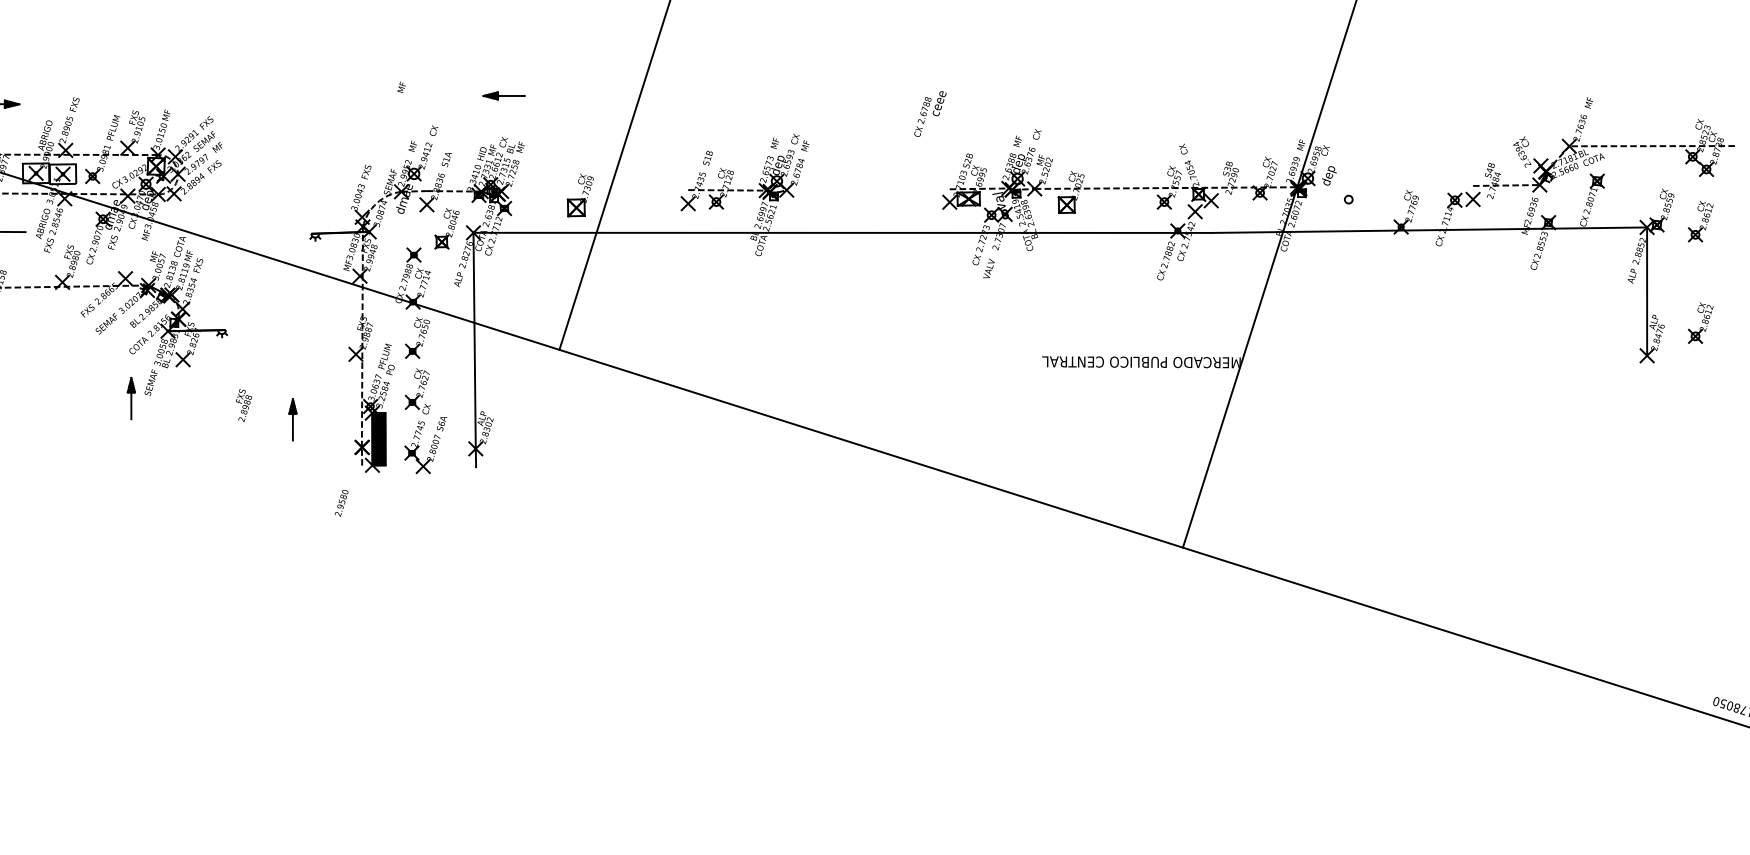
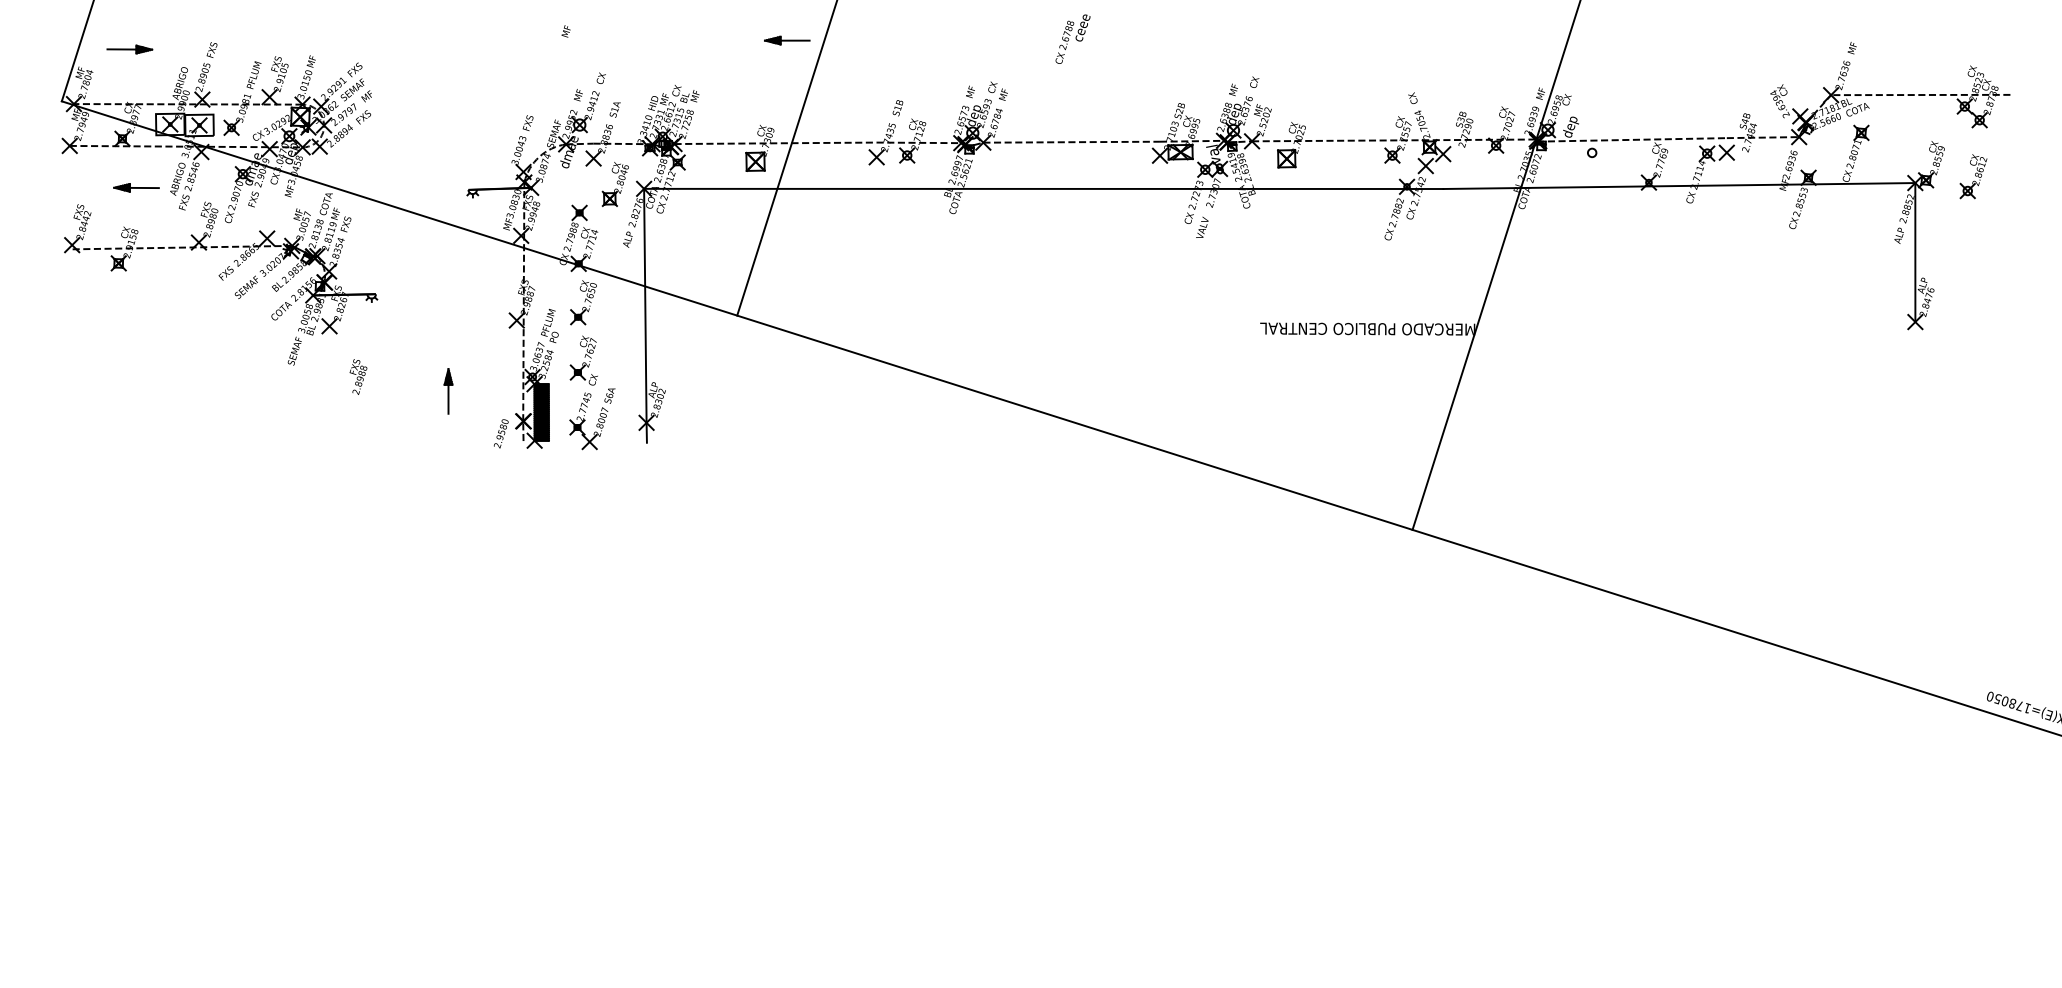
part: (504, 95) -> (787, 40), moved
text: (929, 113) -> (1072, 38), moved
line: (1385, 187) -> (1631, 139), added
line: (868, 189) -> (1071, 141), added
line: (594, 190) -> (775, 143), added
part: (1700, 322) -> (1973, 286), removed
part: (131, 398) -> (273, 368), removed
text: (243, 405) -> (358, 376), moved
text: (340, 502) -> (500, 433), moved

